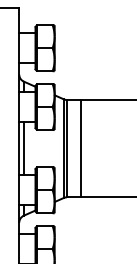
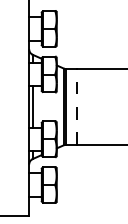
line: (80, 148) -> (76, 106), solid -> dashed

